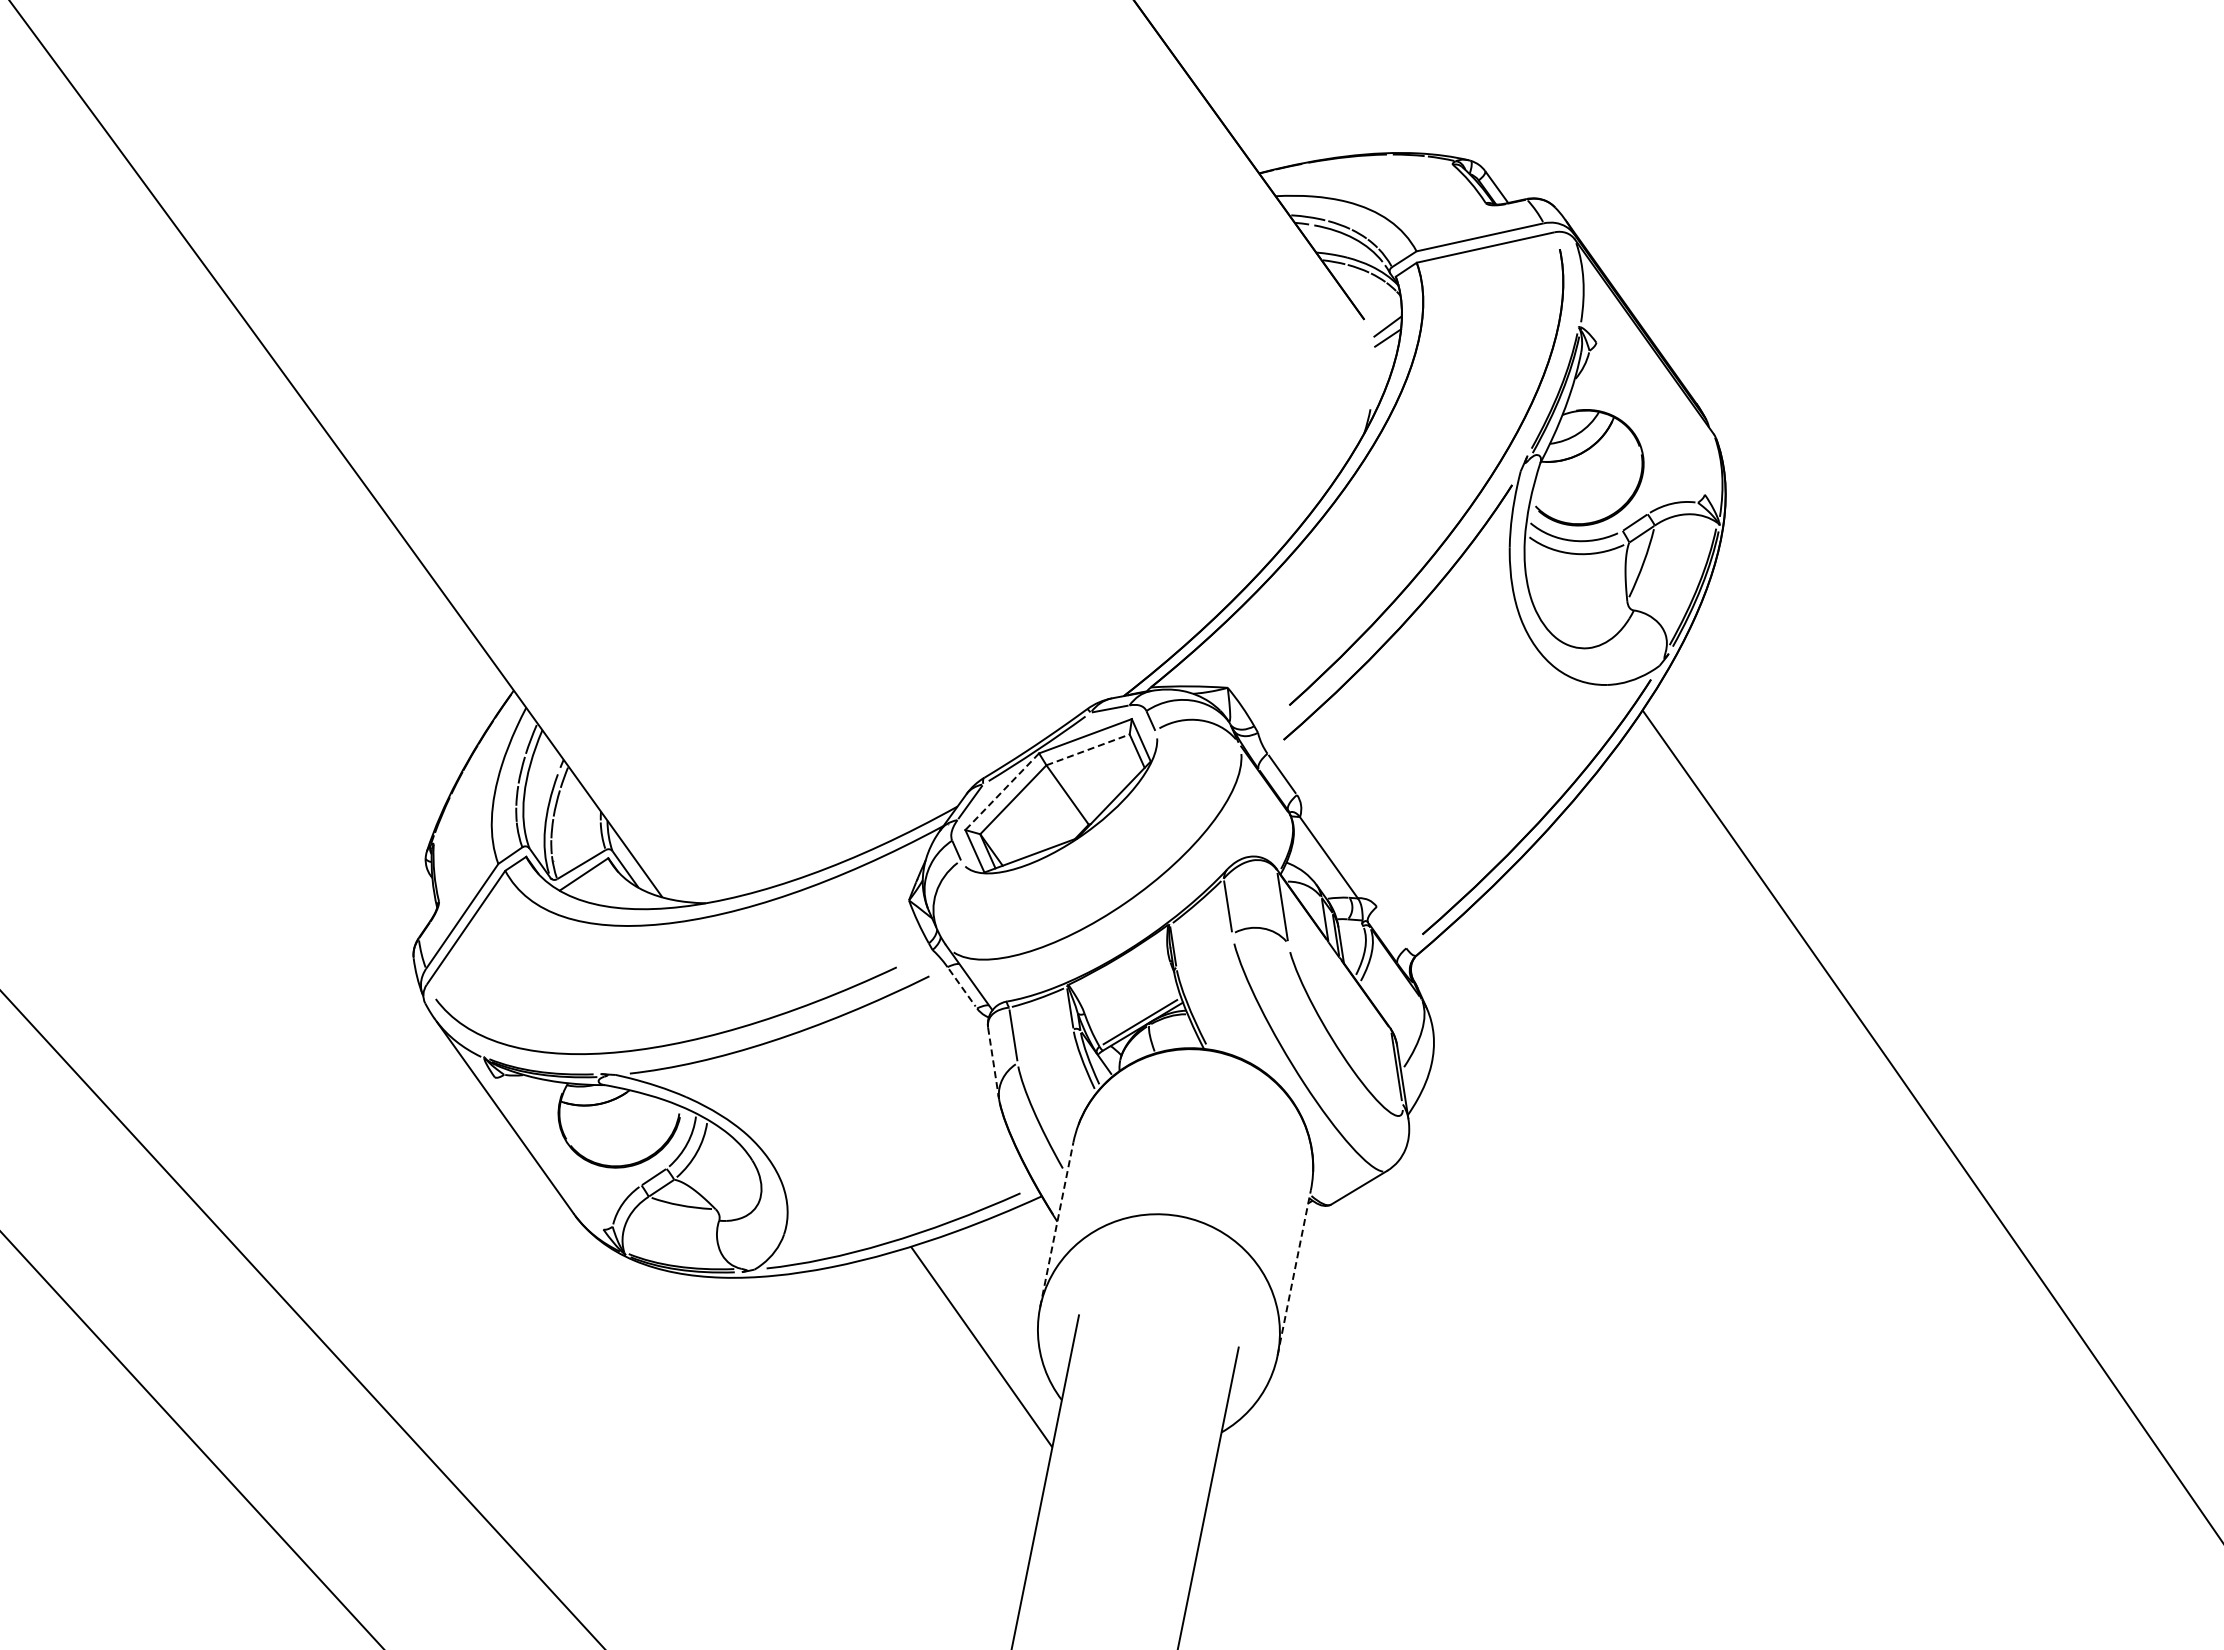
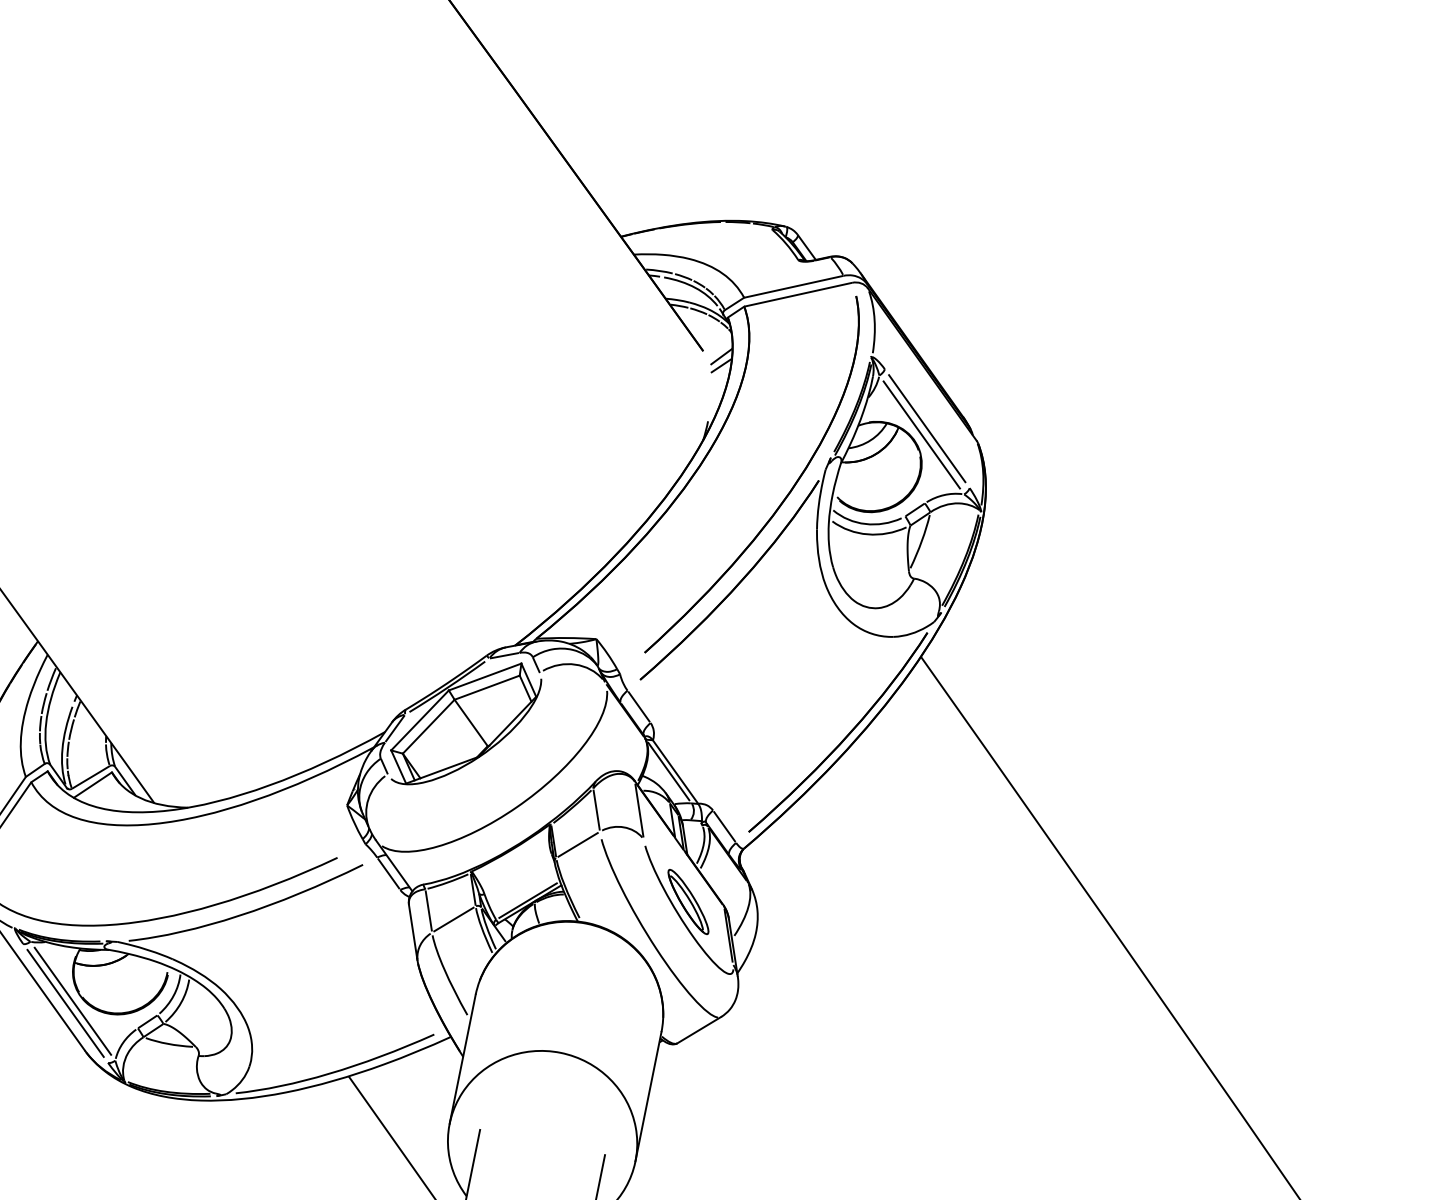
line: (1650, 418) -> (927, 428), added
line: (1643, 426) -> (921, 434), added
line: (1088, 749) -> (487, 687), dashed -> solid
line: (1001, 792) -> (419, 721), dashed -> solid
line: (1320, 856) -> (668, 771), added
line: (1391, 927) -> (724, 826), added
line: (1204, 950) -> (578, 844), added
line: (962, 987) -> (388, 873), dashed -> solid
part: (1344, 1023) -> (687, 901), added
line: (1045, 1046) -> (453, 919), added
line: (993, 1061) -> (413, 931), dashed -> solid
line: (558, 1150) -> (72, 1001), added
line: (548, 1153) -> (65, 1003), added
line: (1056, 1224) -> (462, 1058), dashed -> solid
line: (1294, 1272) -> (648, 1096), dashed -> solid

